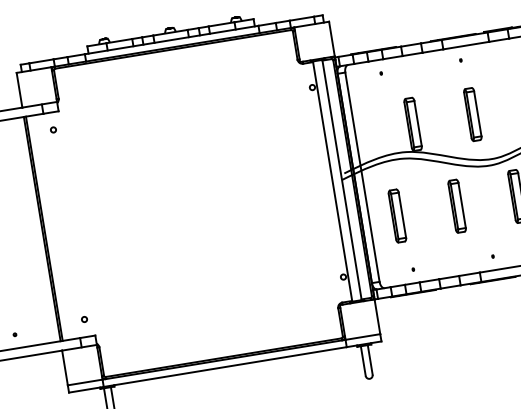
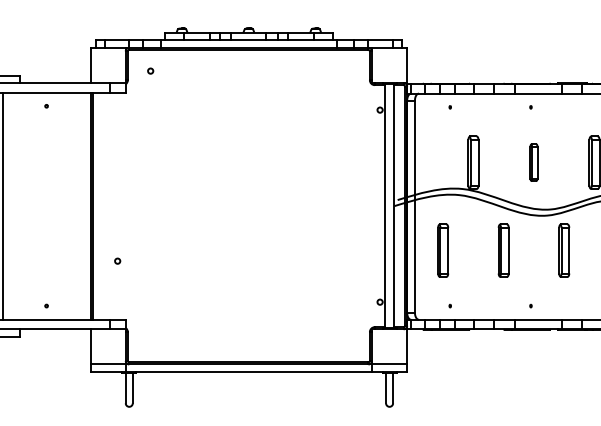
part: (472, 114) -> (533, 162), size x0.7
circle: (53, 129) -> (150, 70), moved
circle: (84, 318) -> (117, 260), moved

